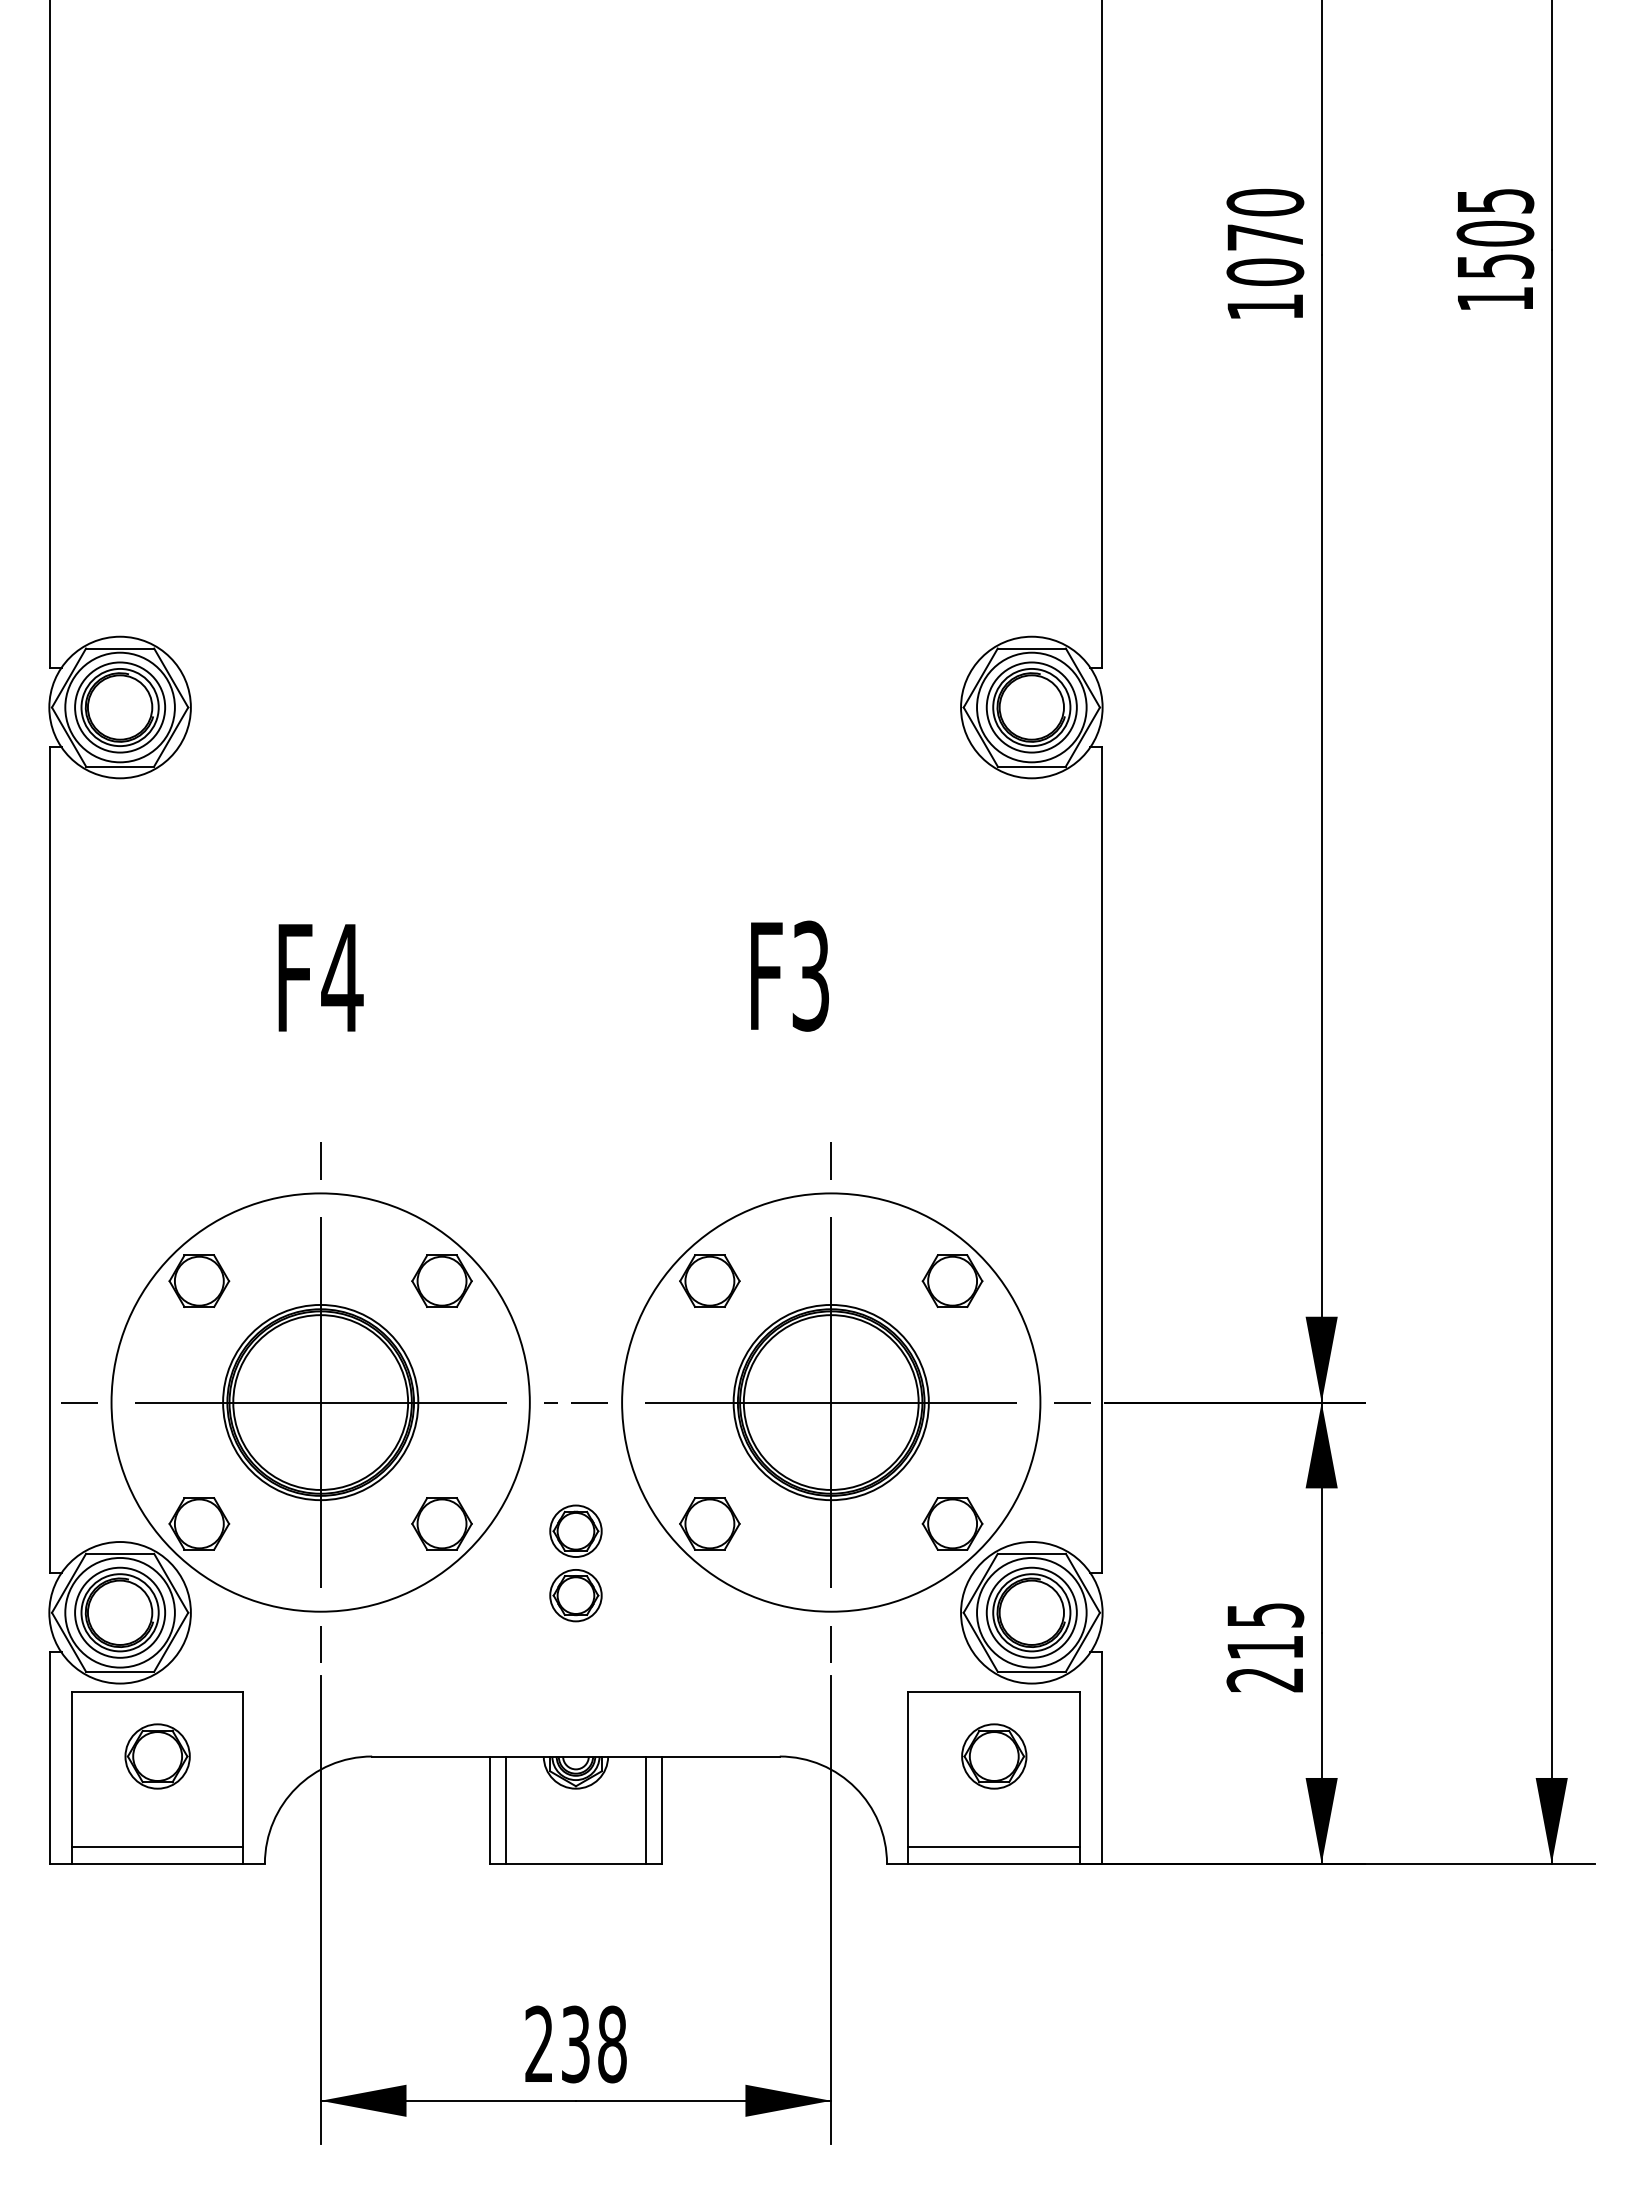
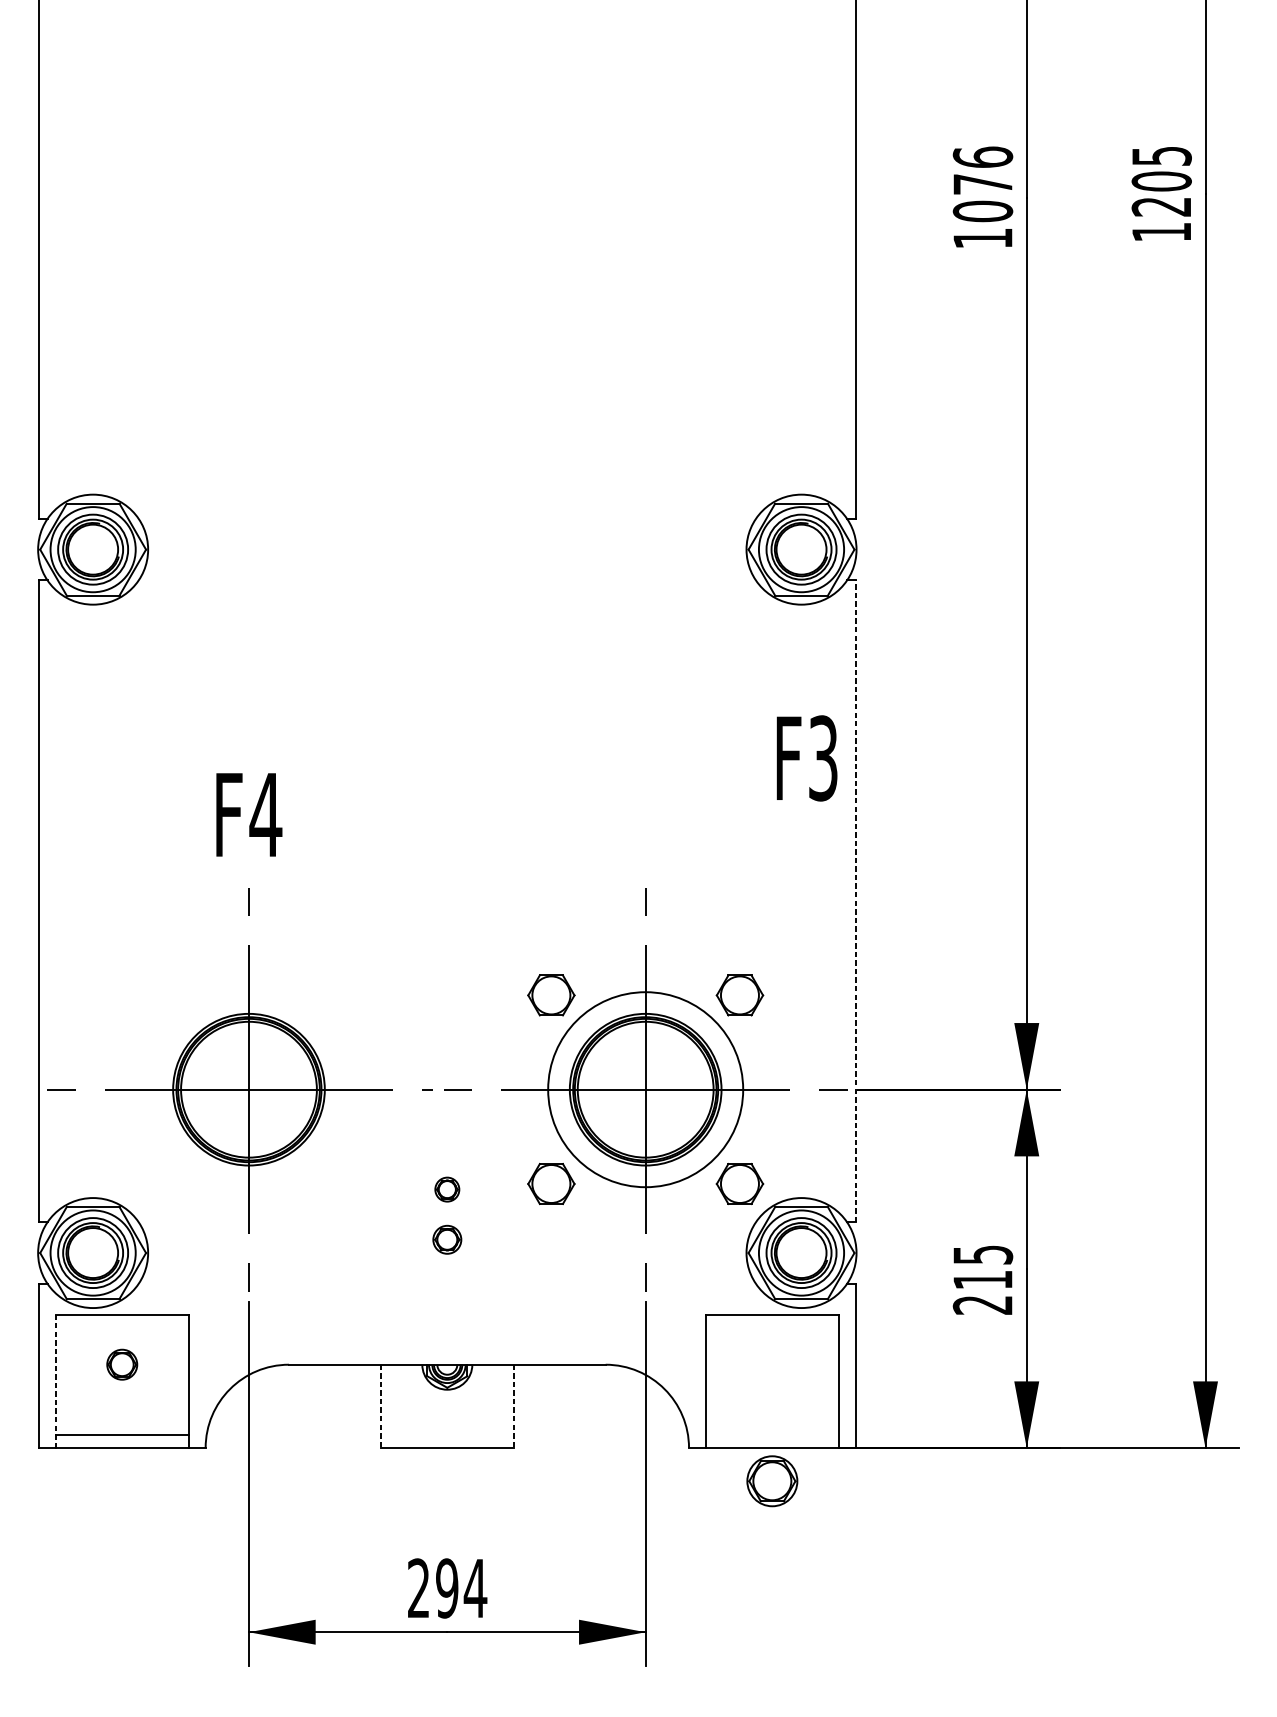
text: (1265, 202) -> (983, 157), 1070 -> 1076
text: (1495, 266) -> (1161, 206), 1505 -> 1205
text: (789, 975) -> (806, 757), moved
text: (320, 977) -> (248, 814), moved
line: (1101, 1160) -> (855, 901), solid -> dashed
part: (320, 1402) -> (248, 1089), removed
circle: (831, 1402) -> (645, 1089), size x0.6
part: (575, 1530) -> (446, 1189), size x0.6
part: (575, 1595) -> (446, 1239), size x0.7
part: (157, 1756) -> (122, 1364), size x0.6
part: (994, 1756) -> (772, 1481), moved
line: (71, 1777) -> (55, 1381), solid -> dashed
line: (506, 1809) -> (393, 1405), removed
line: (645, 1809) -> (501, 1405), removed
line: (490, 1810) -> (380, 1406), solid -> dashed
line: (661, 1810) -> (513, 1406), solid -> dashed
line: (994, 1846) -> (772, 1434), removed
text: (594, 2044) -> (461, 1588), 238 -> 294

